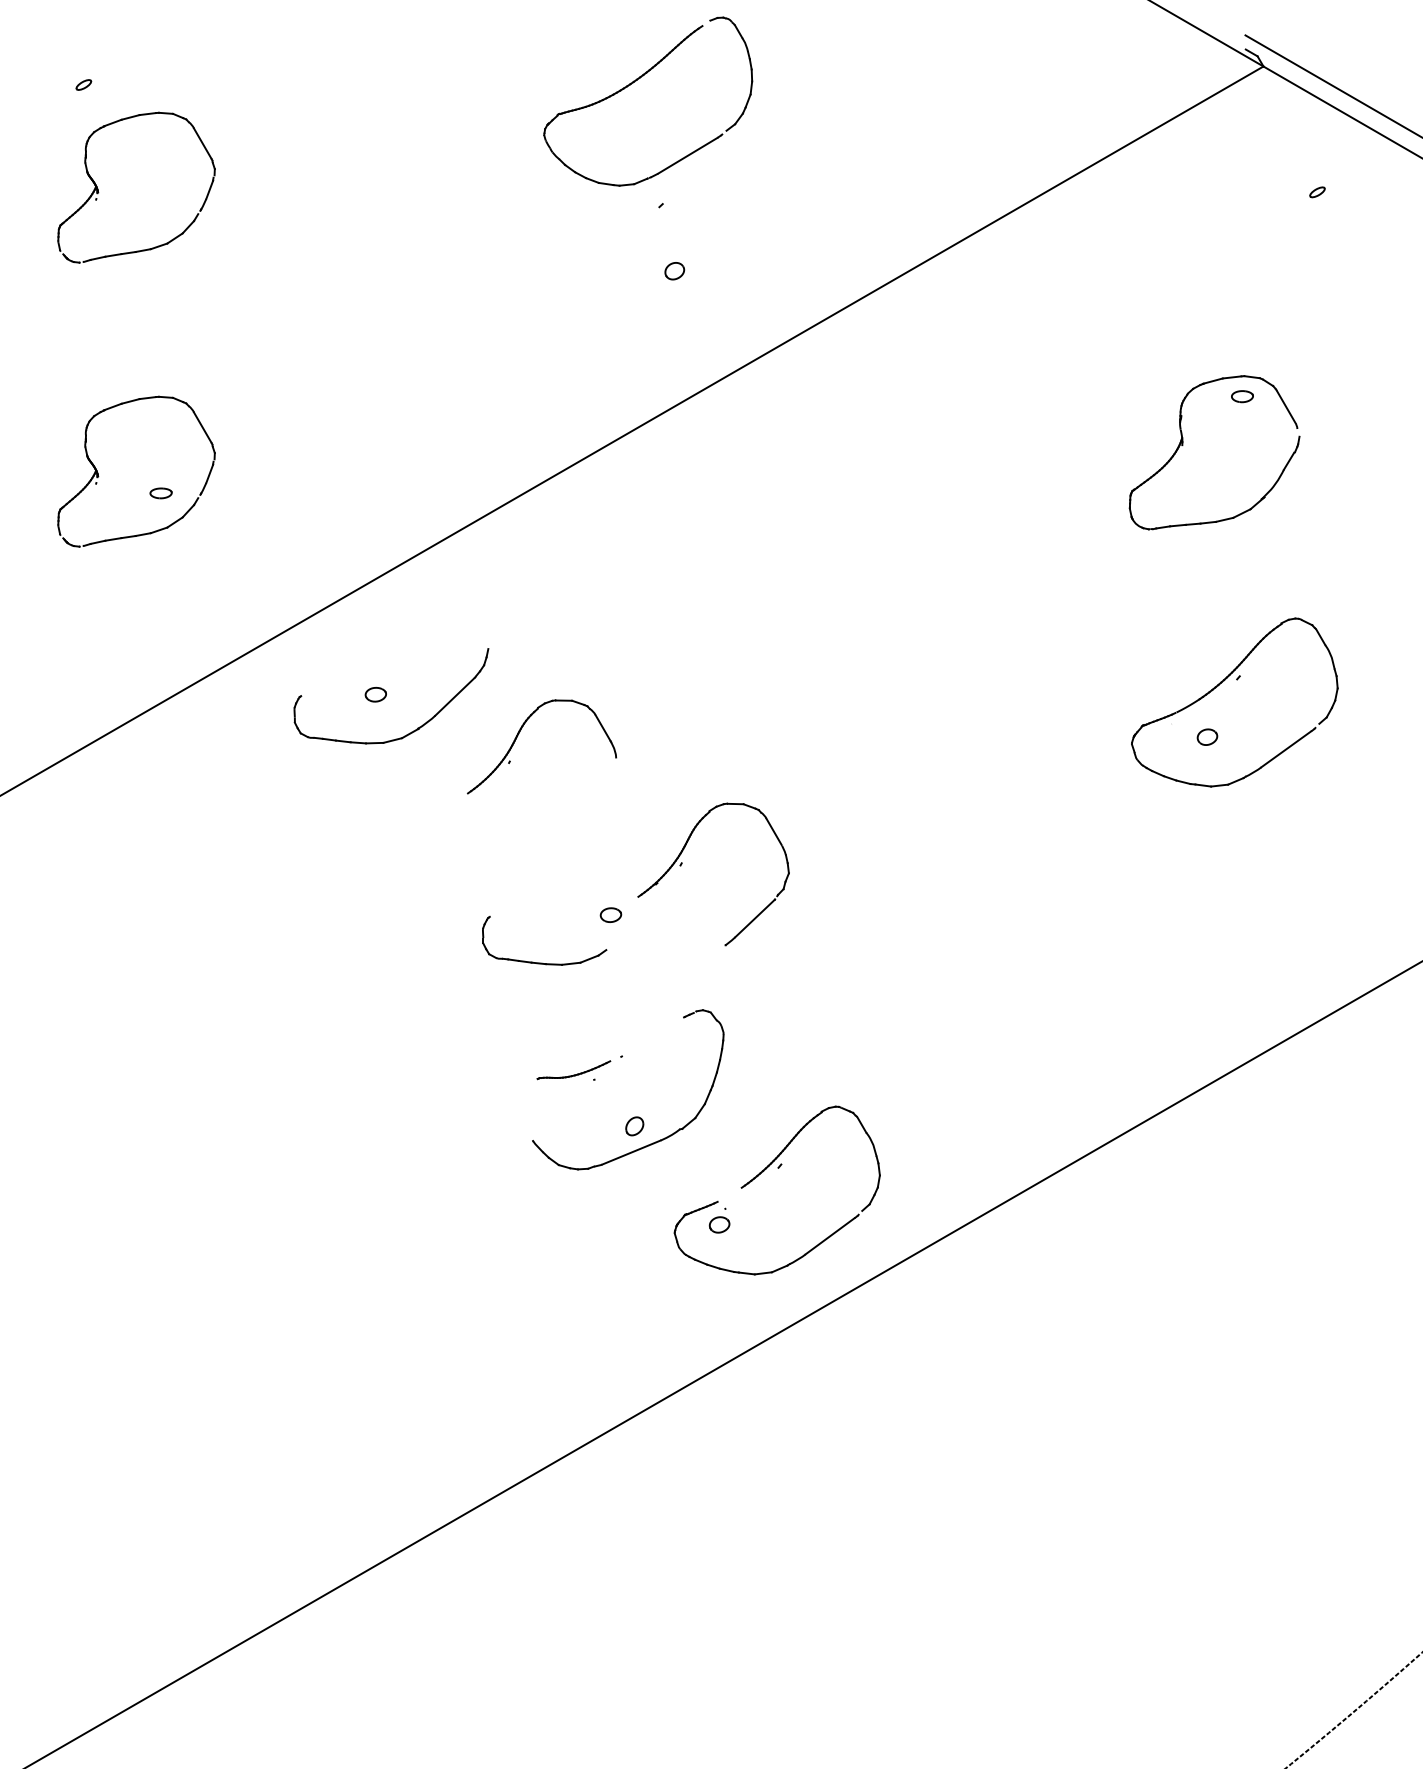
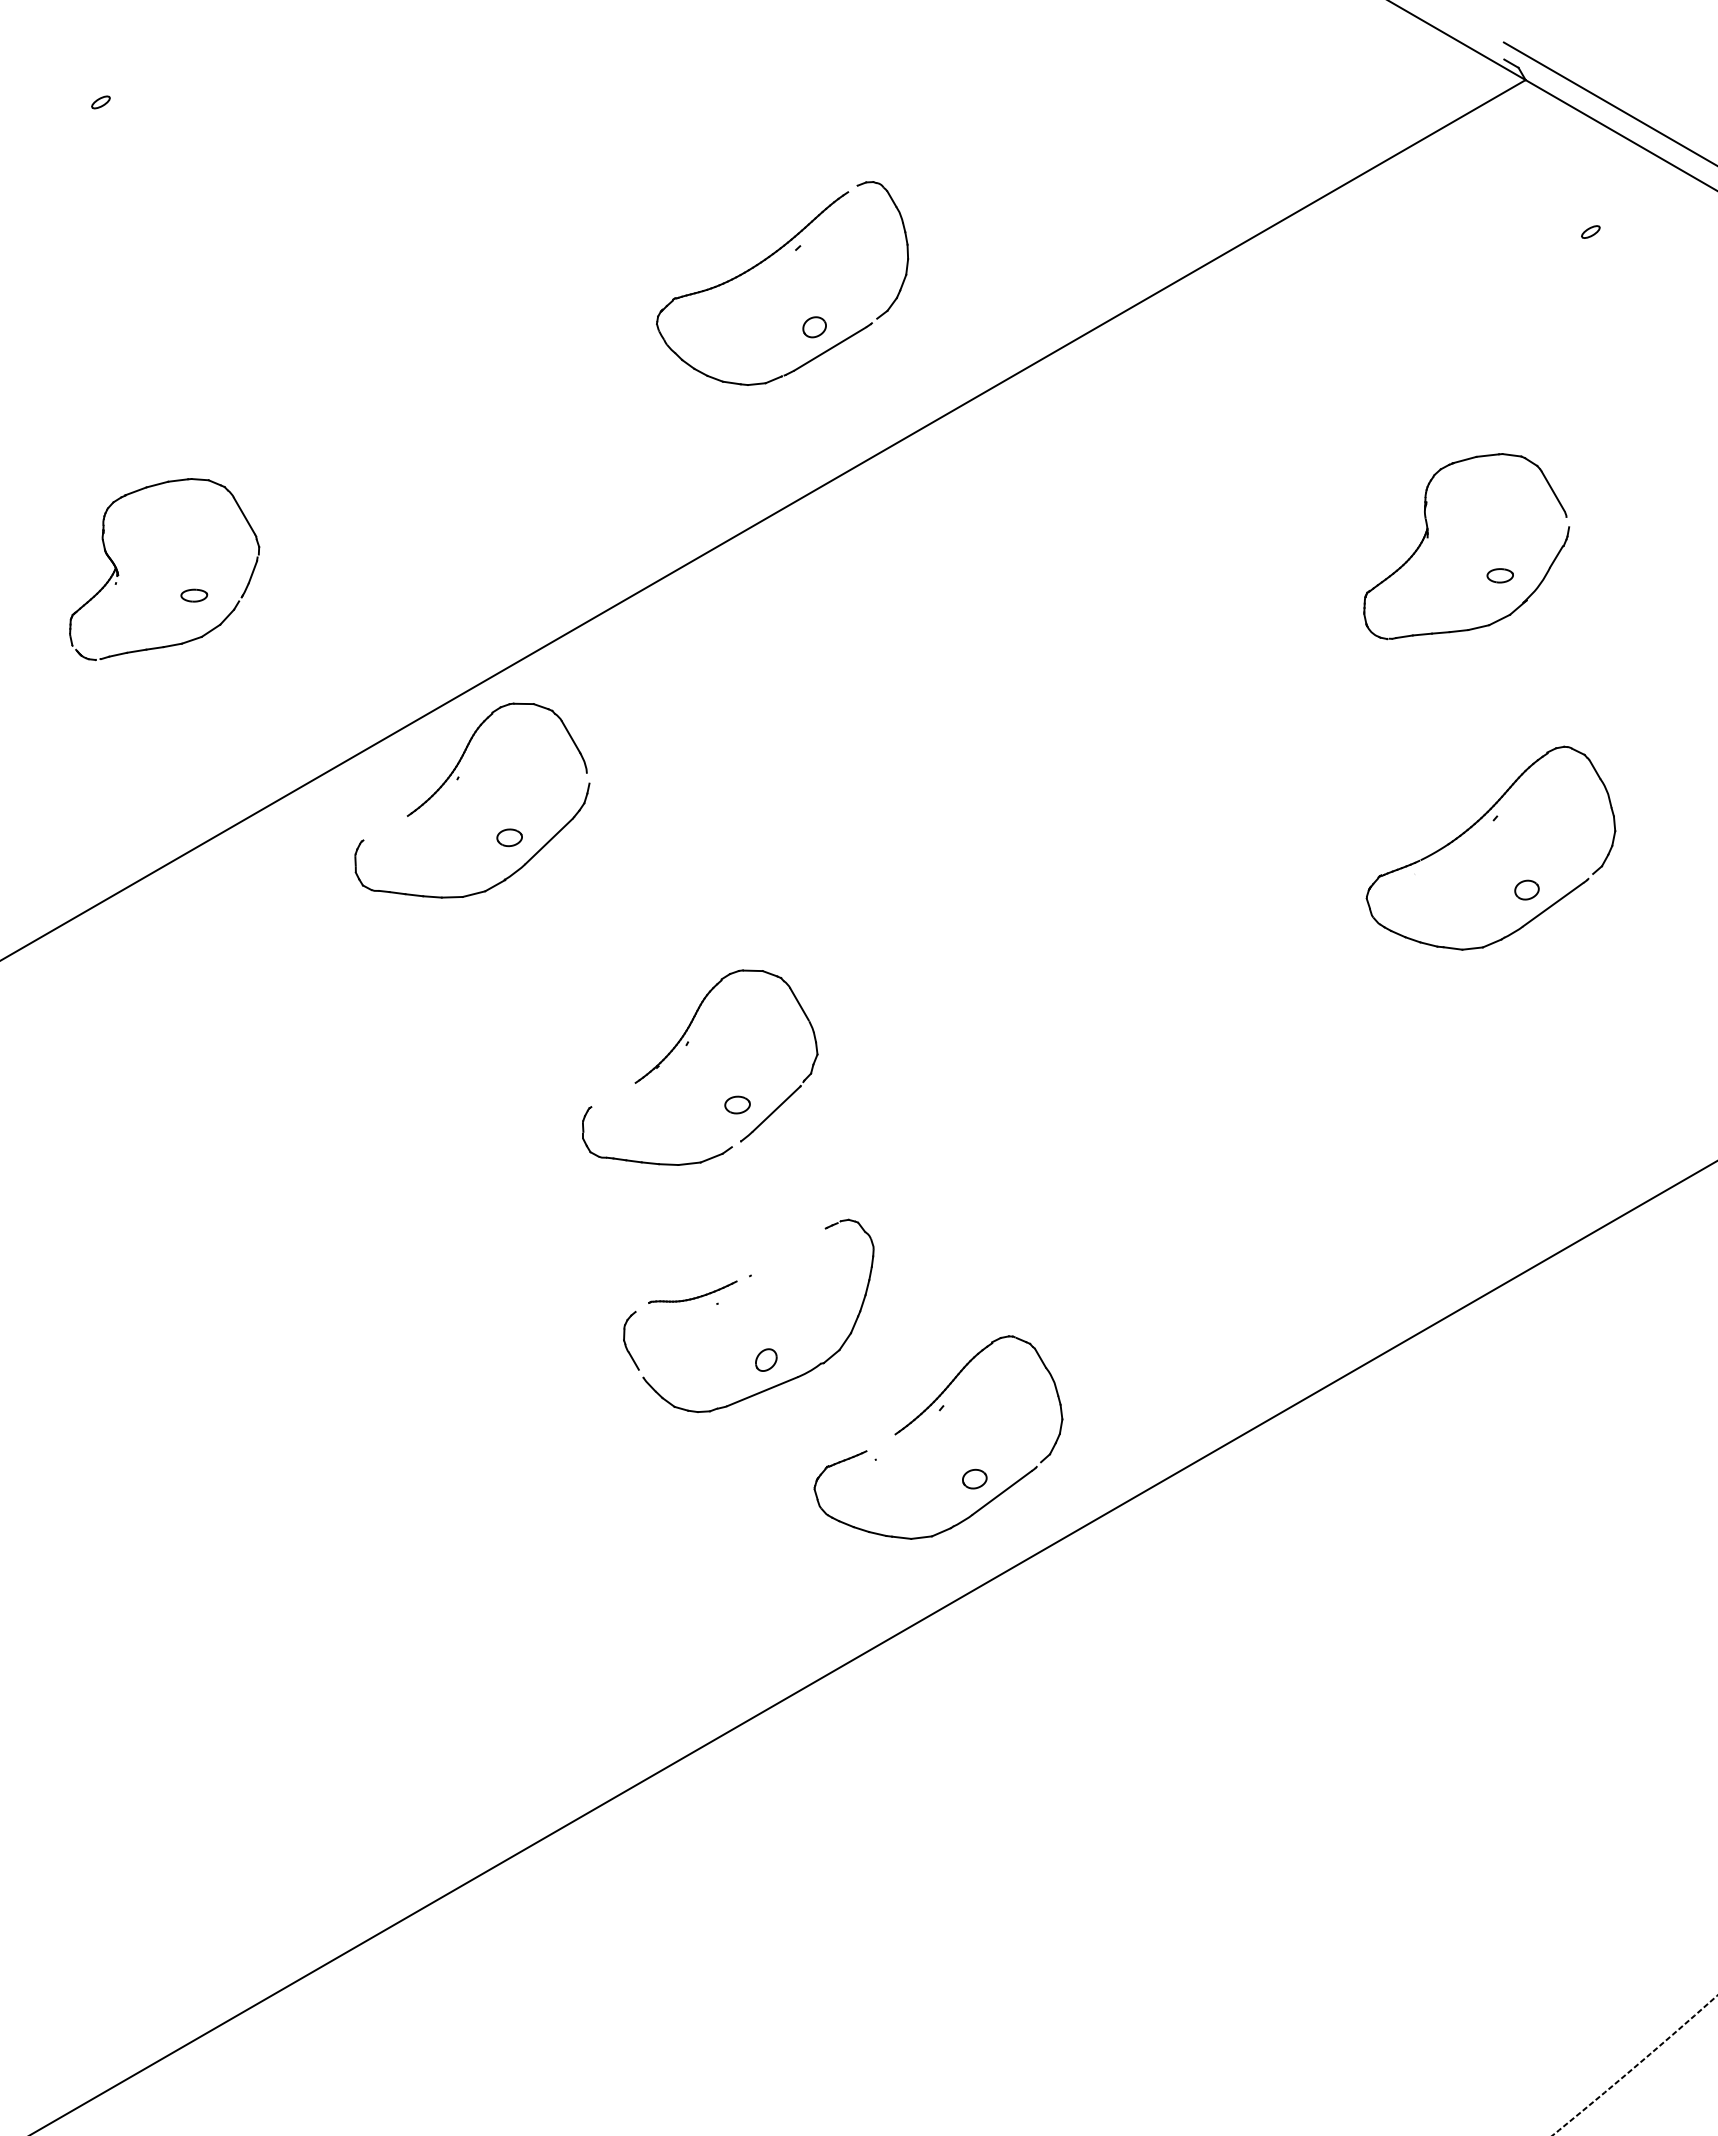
part: (635, 81) -> (767, 259), moved
part: (99, 191) -> (119, 231), removed
part: (1241, 396) -> (1499, 575), moved
part: (375, 694) -> (509, 837), moved
part: (518, 735) -> (468, 746), moved
part: (1207, 736) -> (1526, 889), moved
part: (682, 863) -> (689, 1042), moved
part: (523, 1110) -> (631, 1340), added
part: (719, 1224) -> (974, 1478), moved

